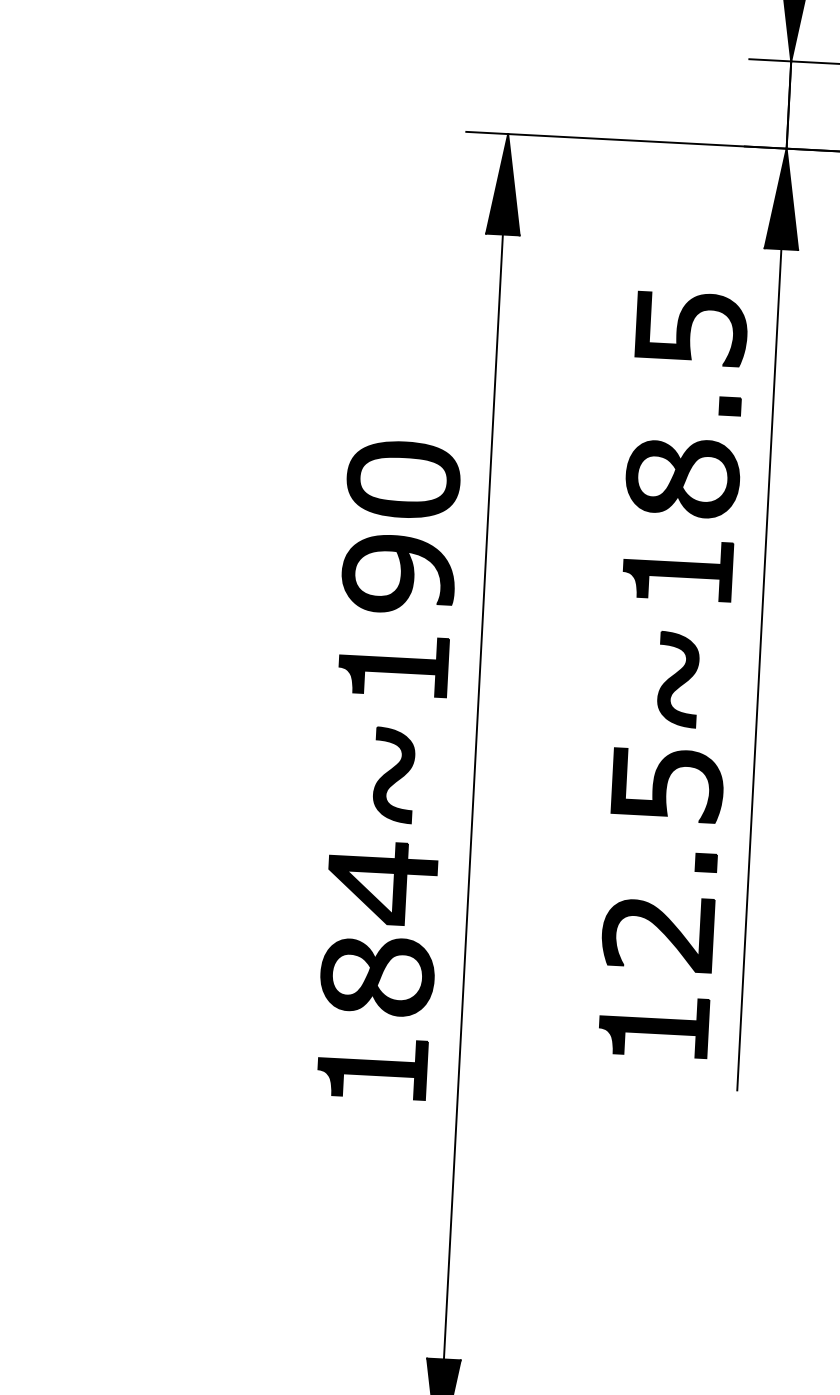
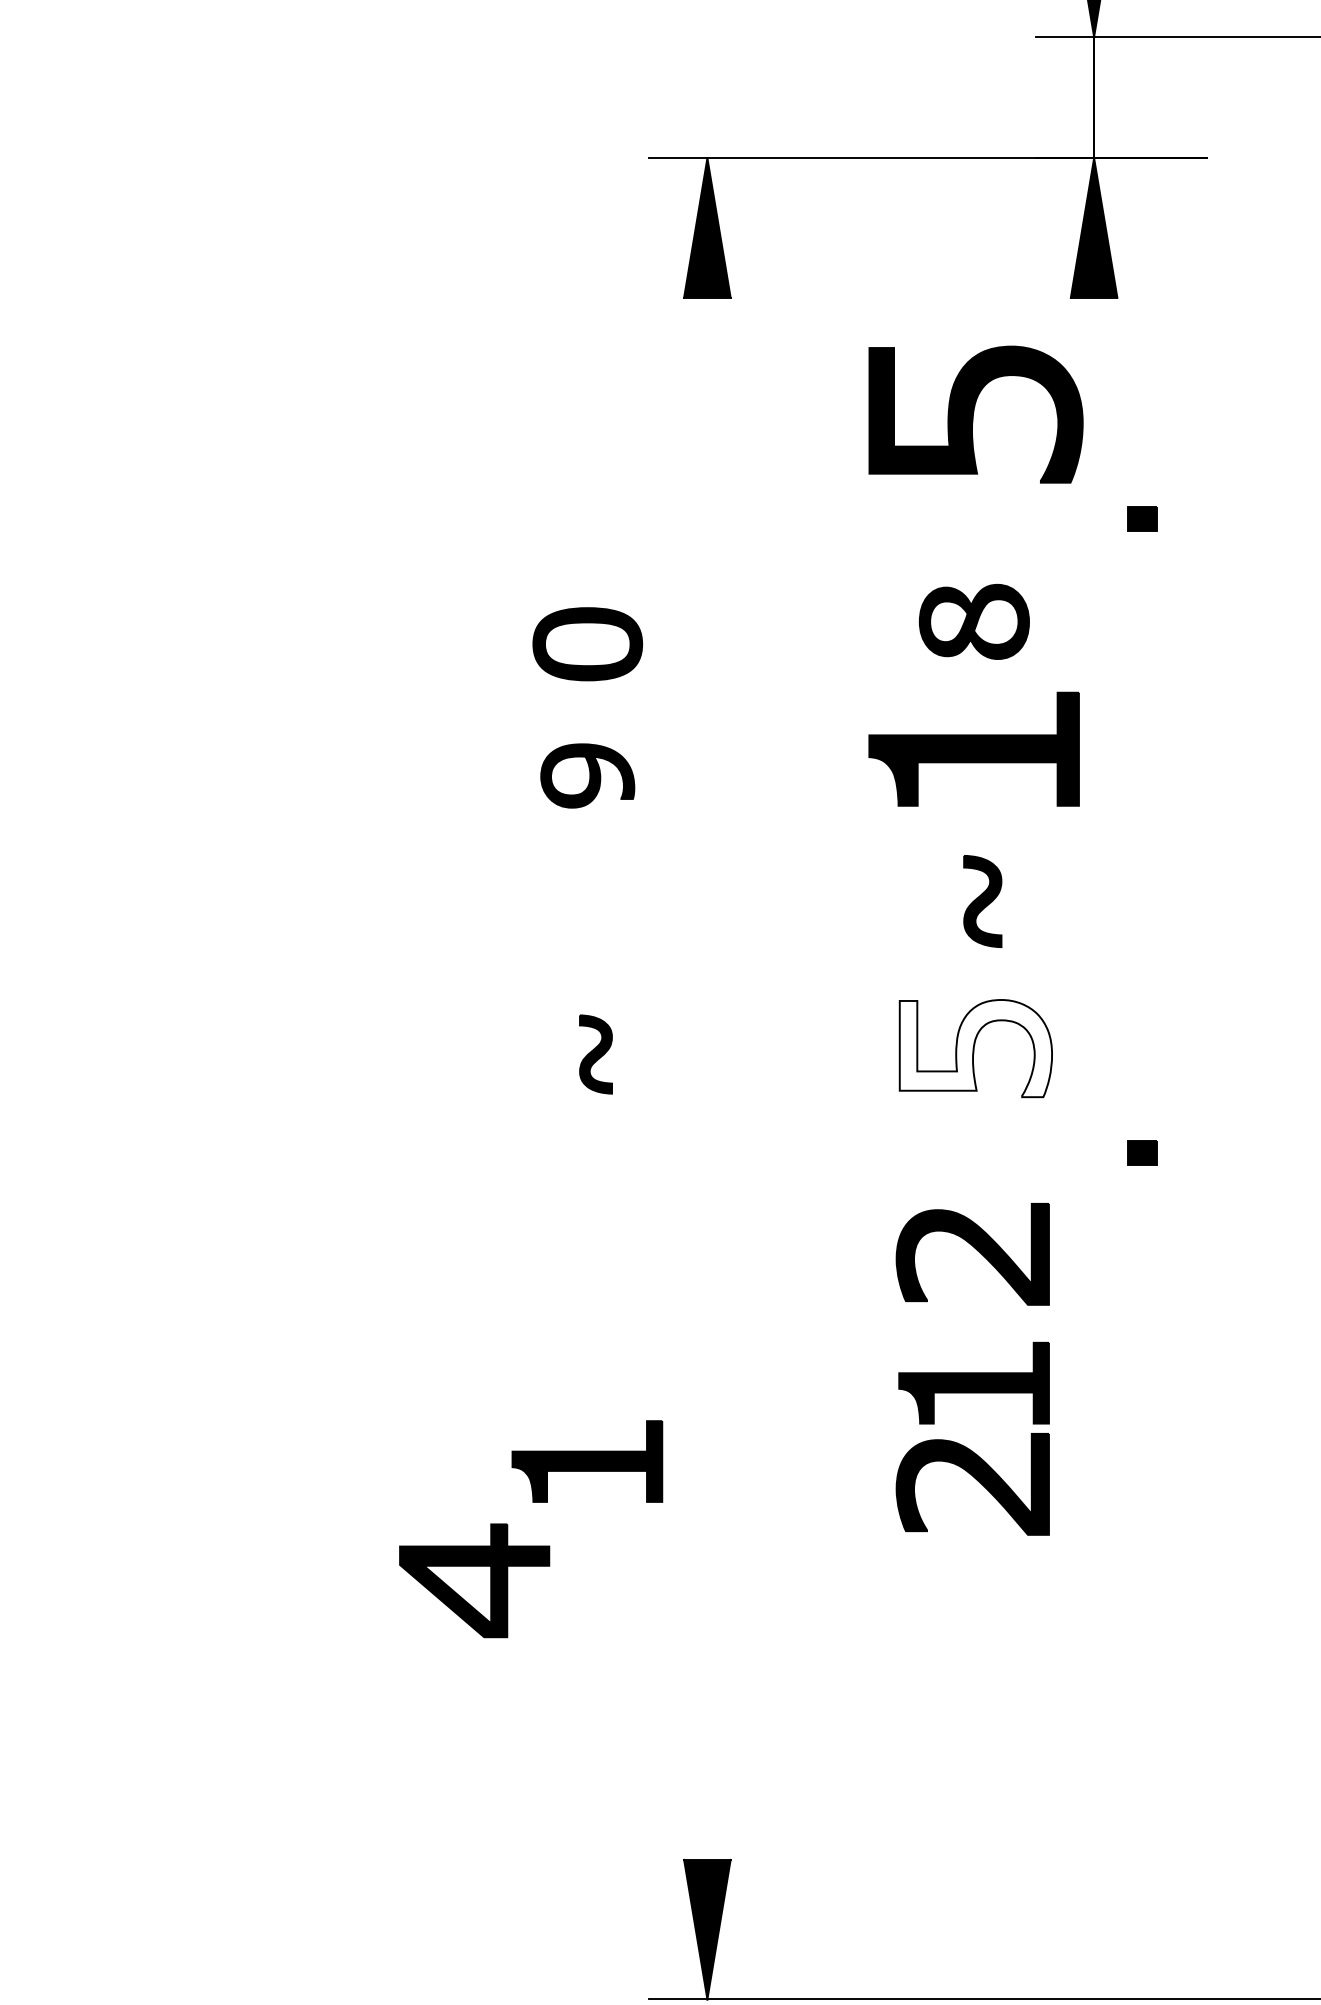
part: (691, 328) -> (975, 414), size x1.4
part: (730, 405) -> (1142, 518), moved
part: (683, 477) -> (974, 621), size x0.7
part: (403, 479) -> (587, 643), size x0.7
part: (677, 569) -> (973, 749), size x1.4
part: (398, 574) -> (587, 775), size x0.6
part: (393, 665) -> (587, 902), removed
line: (759, 669) -> (1094, 881), removed
part: (678, 679) -> (982, 901), size x0.7
part: (393, 775) -> (595, 1054), size x0.6
fill: (667, 785) -> (975, 1048), removed
line: (473, 796) -> (707, 1078), removed
part: (706, 862) -> (1142, 1152), moved
part: (382, 882) -> (474, 1580), moved
part: (377, 975) -> (587, 1333), removed
part: (649, 1099) -> (972, 1484), added

